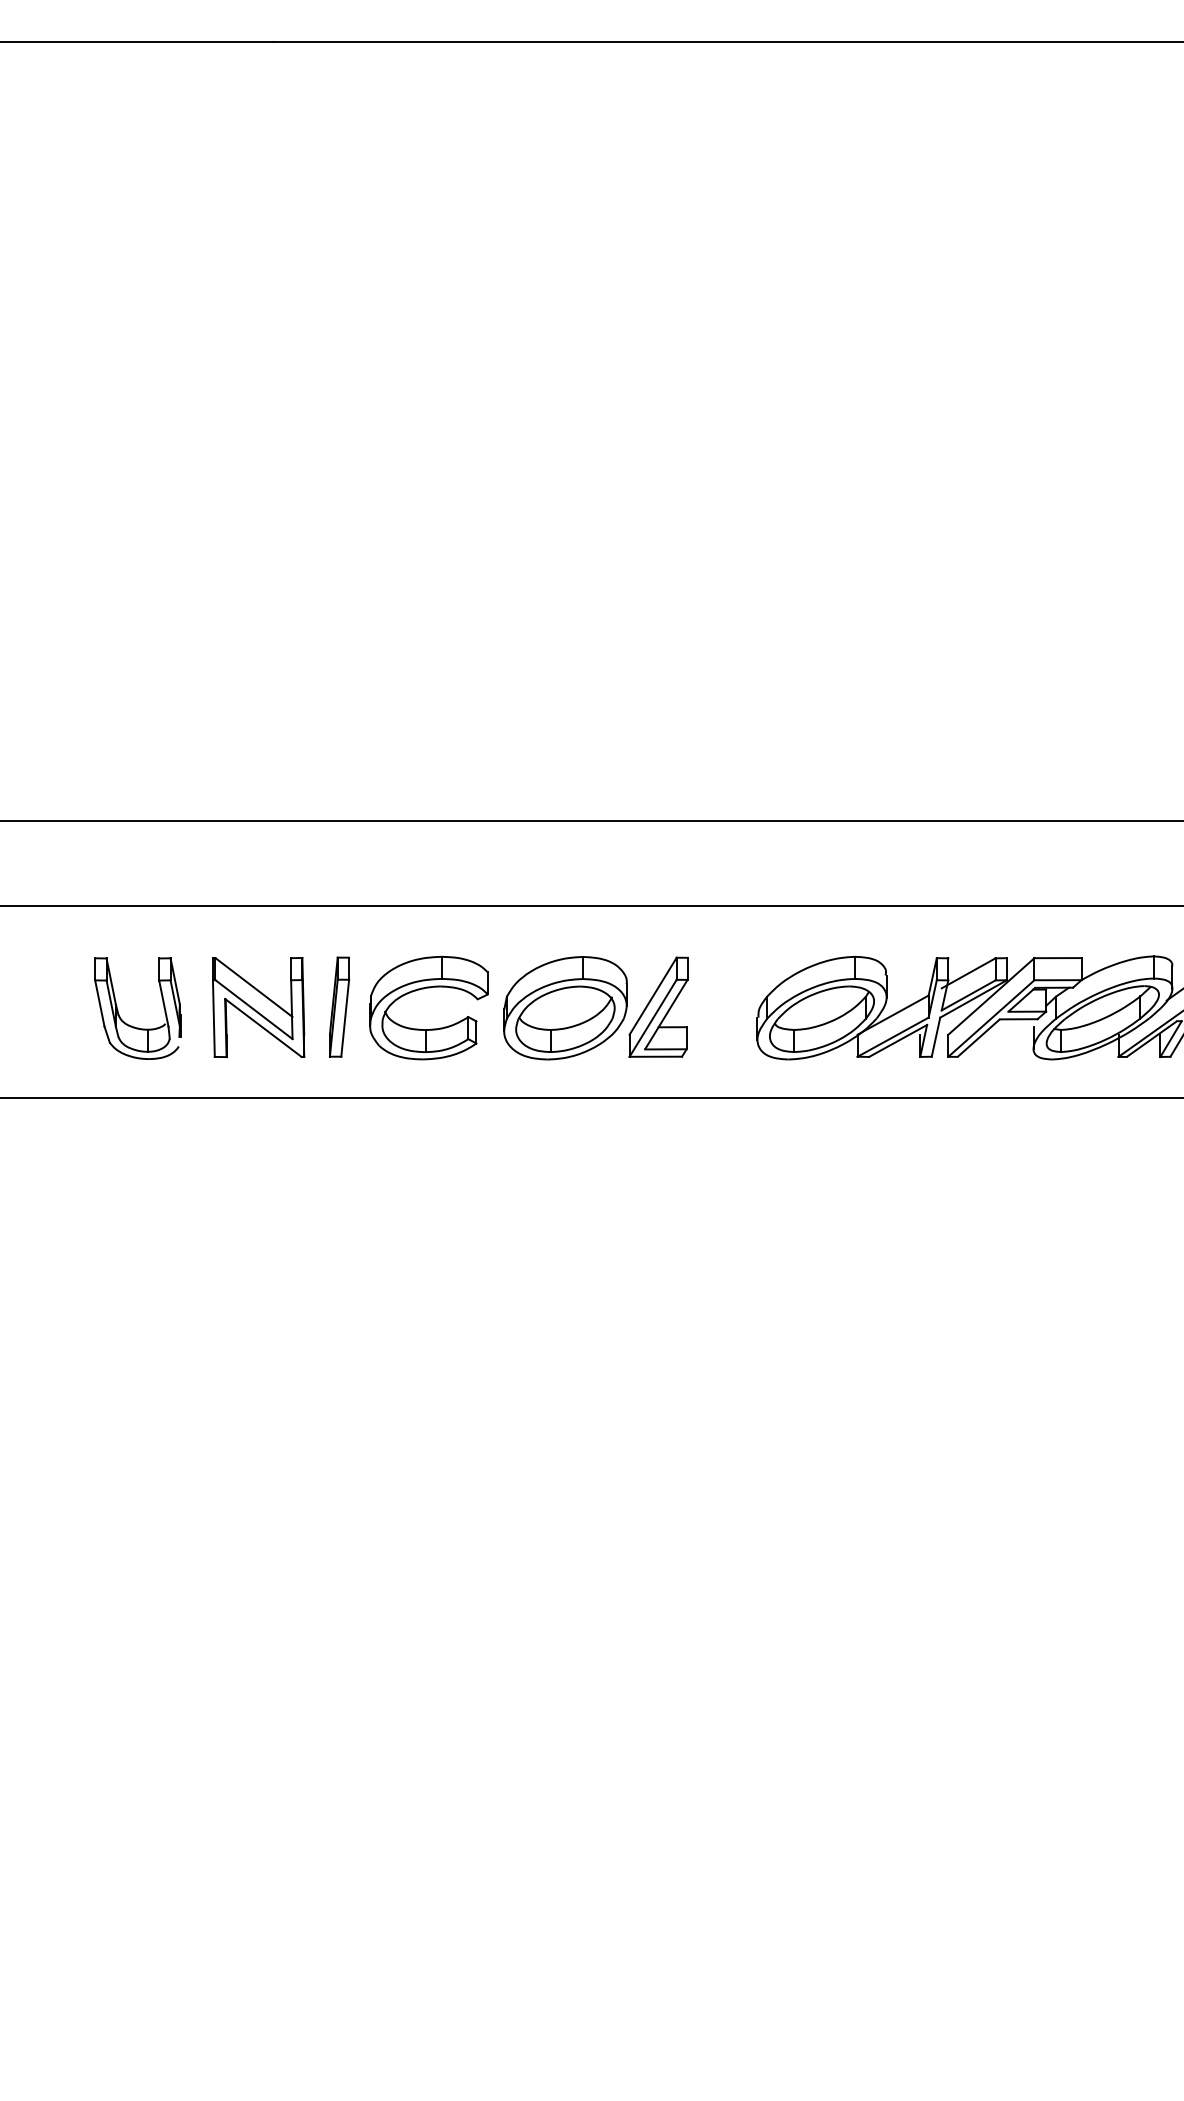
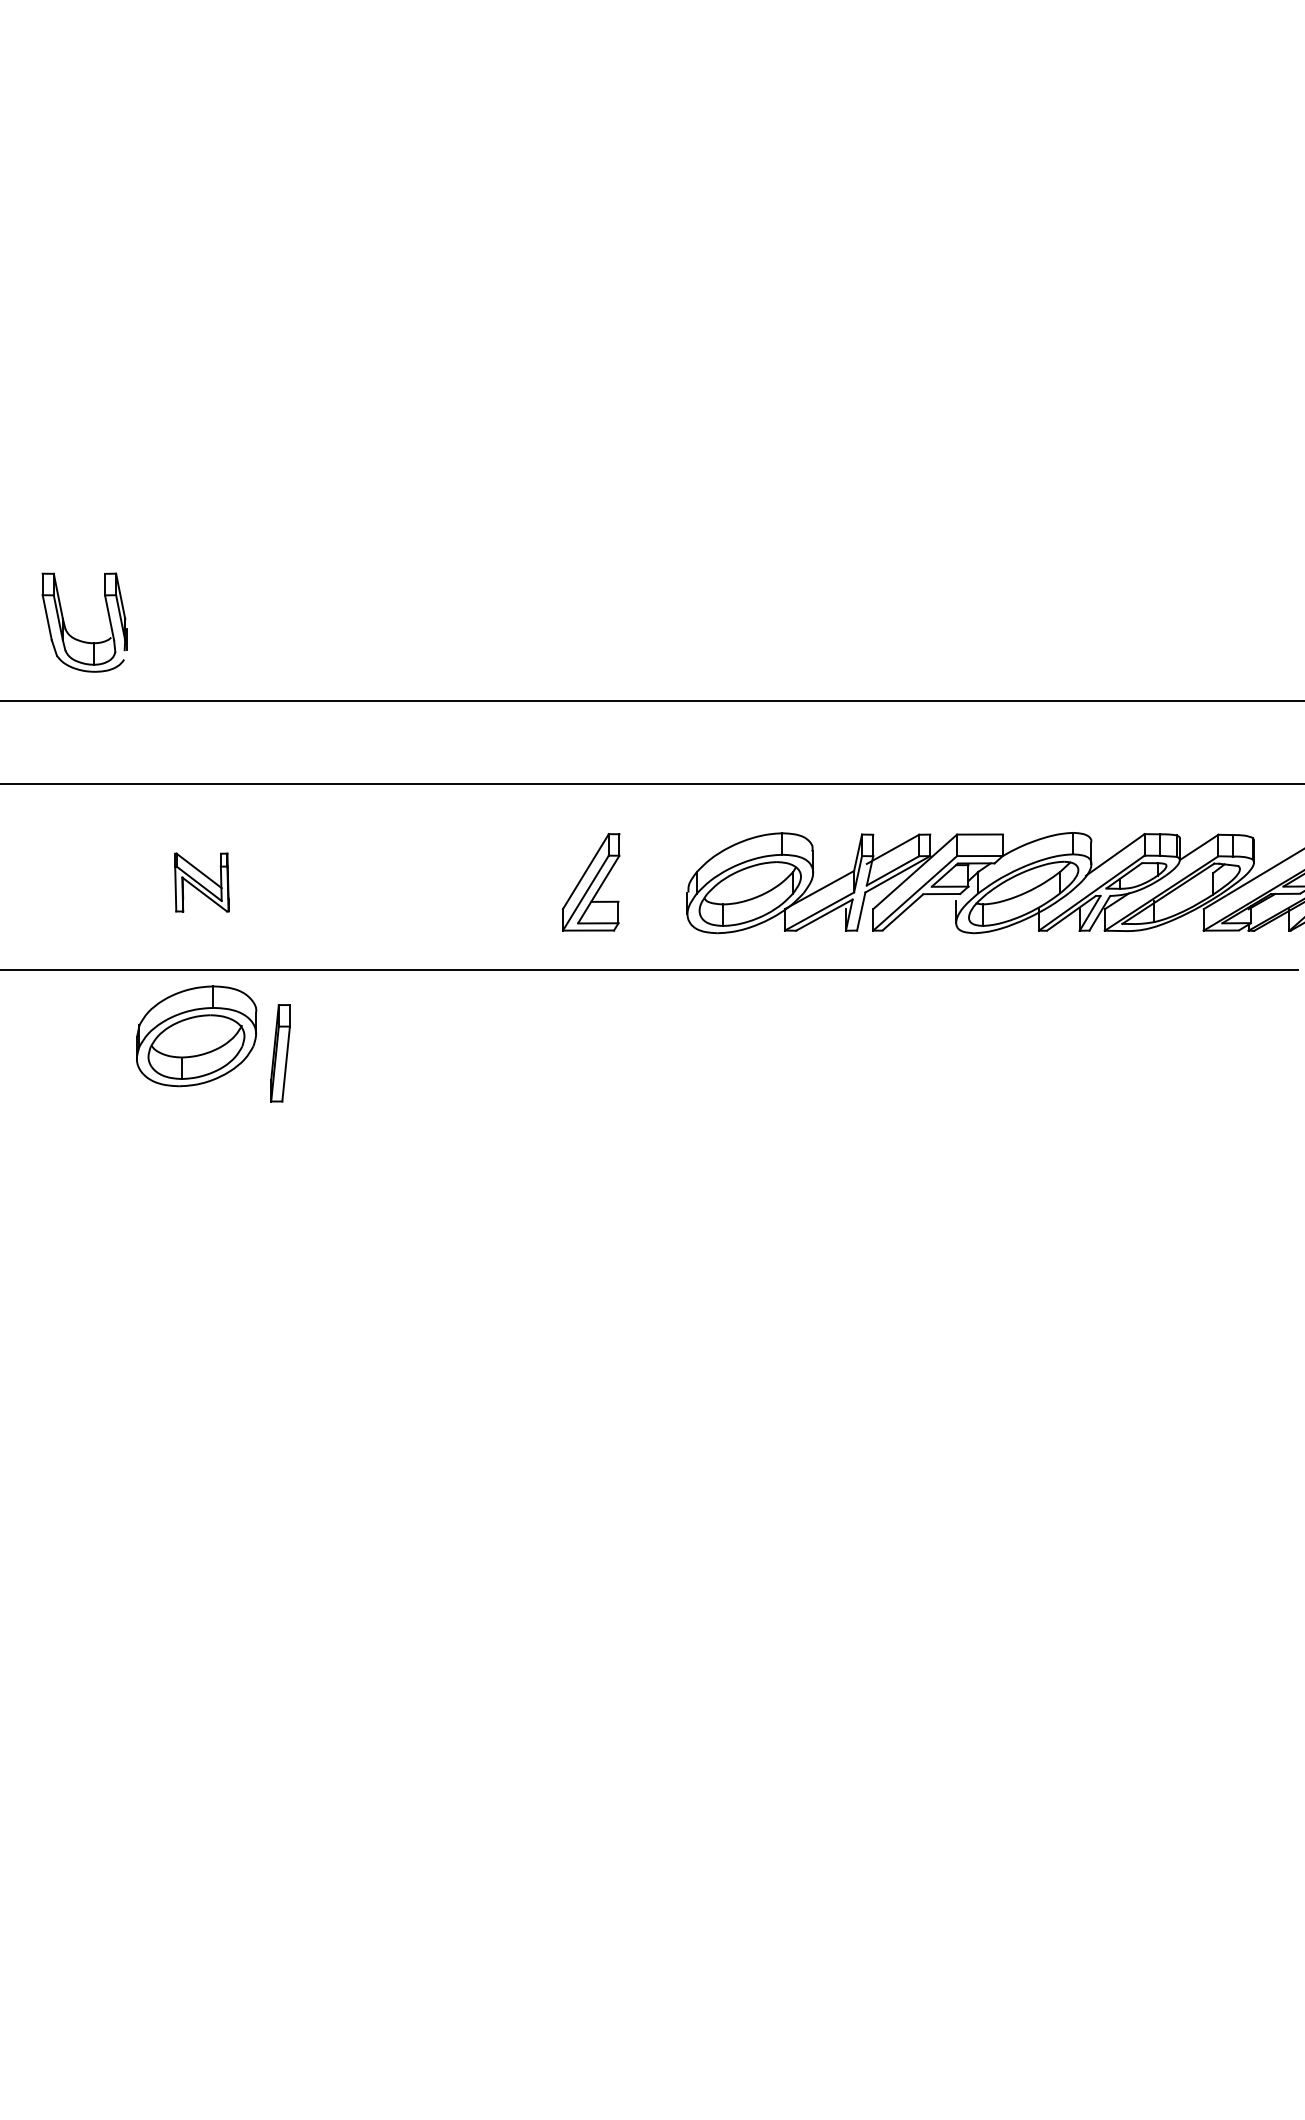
part: (427, 988) -> (366, 864), removed
part: (258, 1007) -> (201, 882), size x0.6
part: (339, 1007) -> (280, 1053), moved
part: (565, 1008) -> (196, 1036), moved
part: (132, 1025) -> (79, 639), moved

